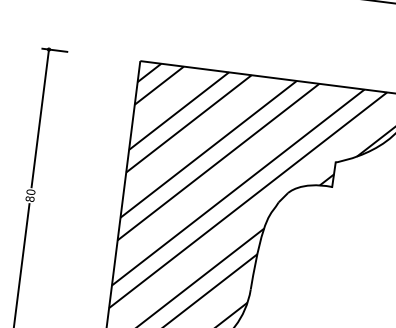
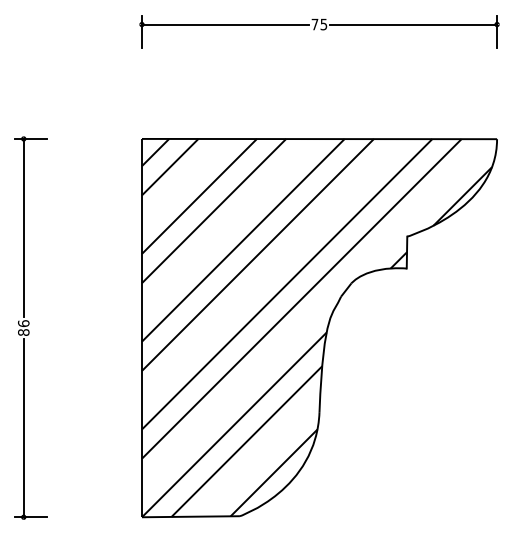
text: (30, 192) -> (23, 323), 80 -> 86

